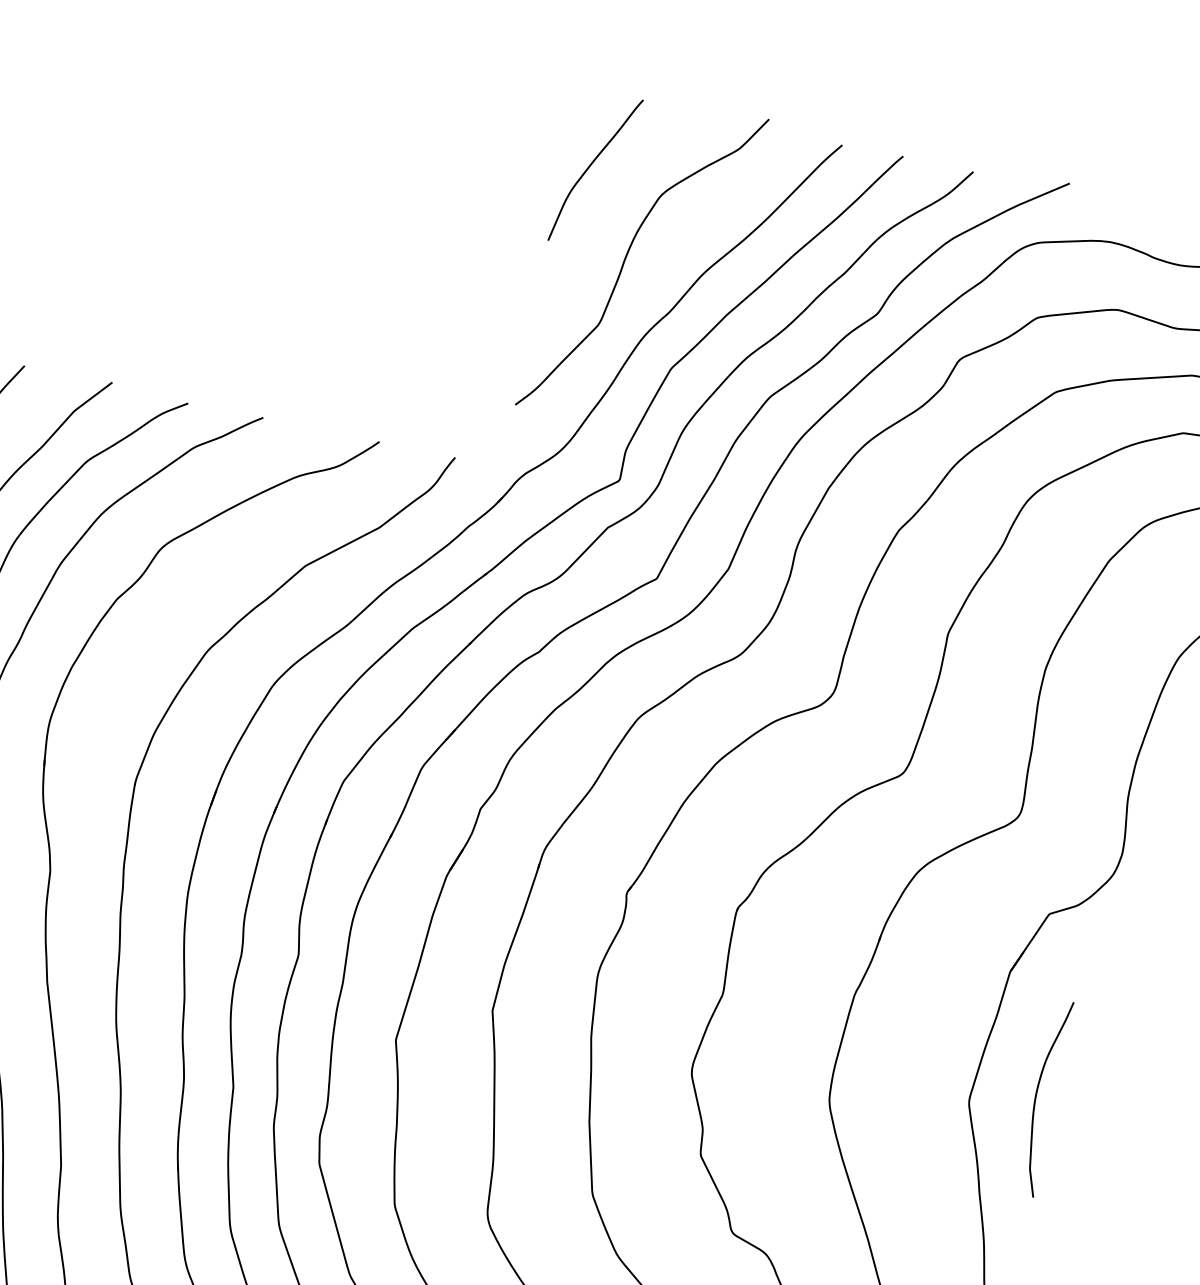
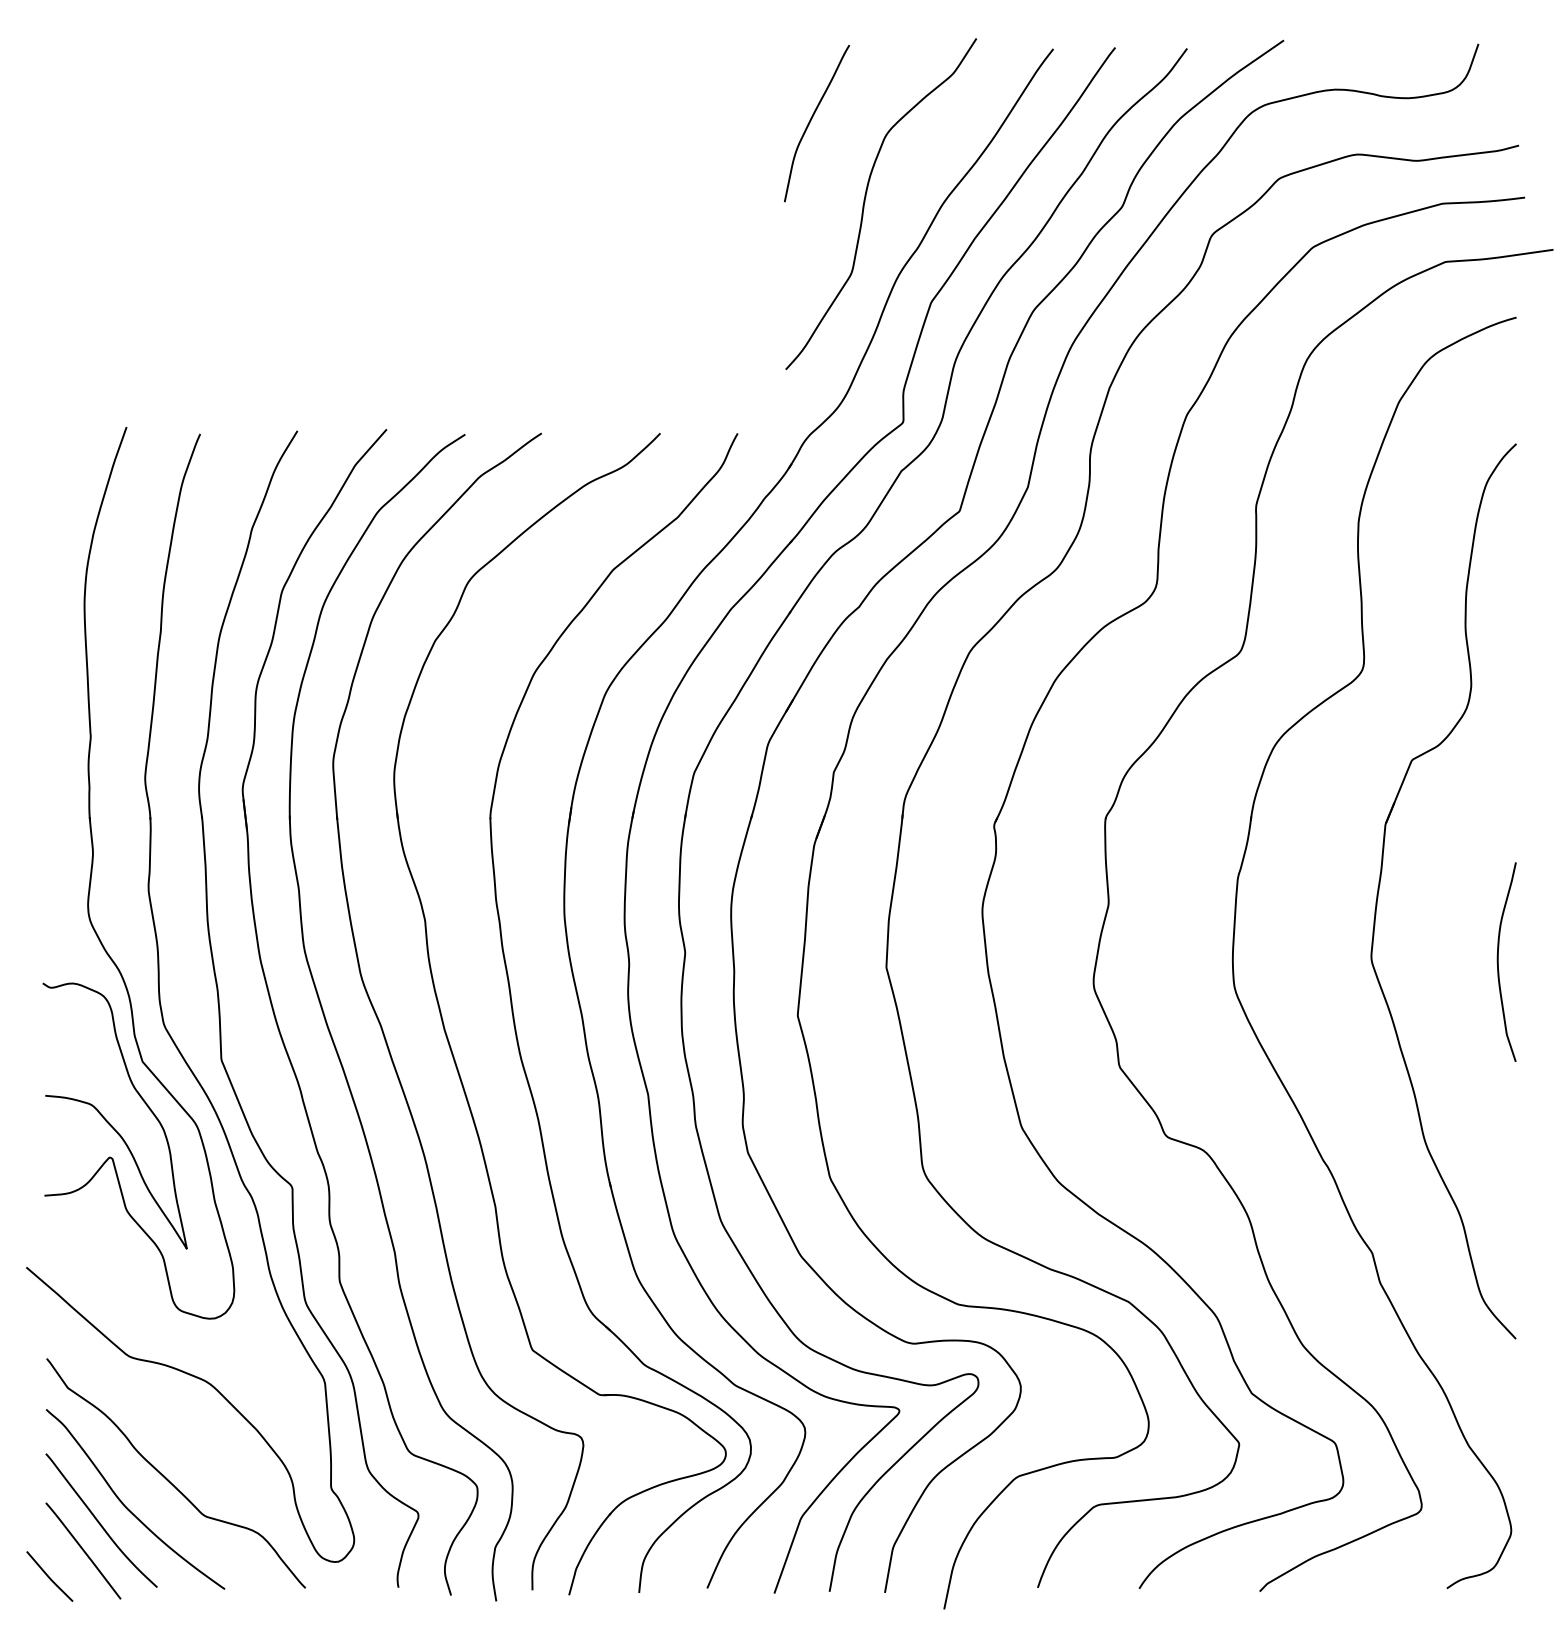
curve: (1036, 1095) -> (1498, 961), moved

